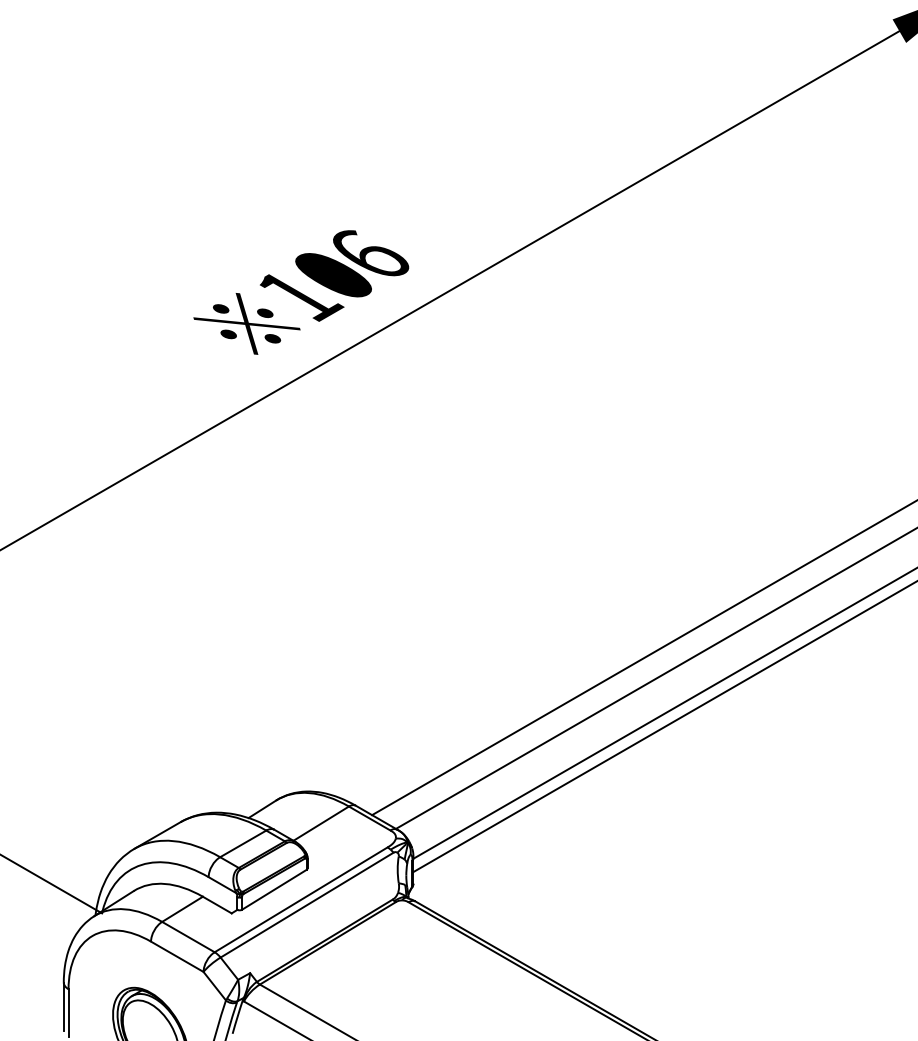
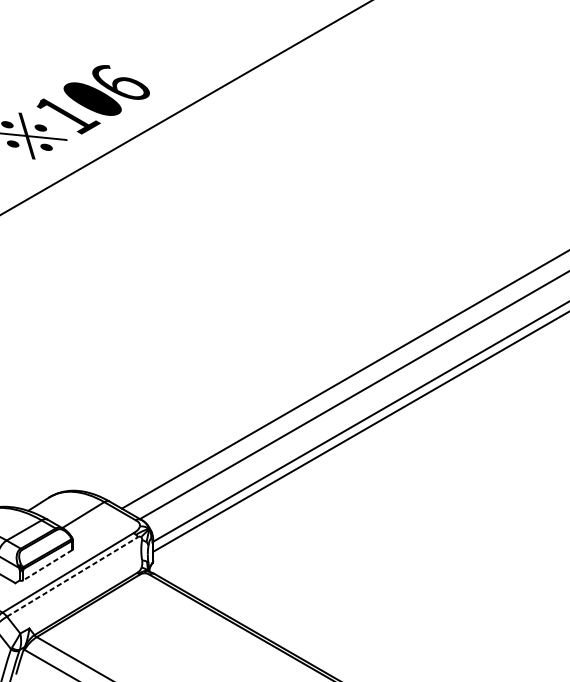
line: (274, 889) -> (47, 565), solid -> dashed
line: (307, 904) -> (72, 576), solid -> dashed

